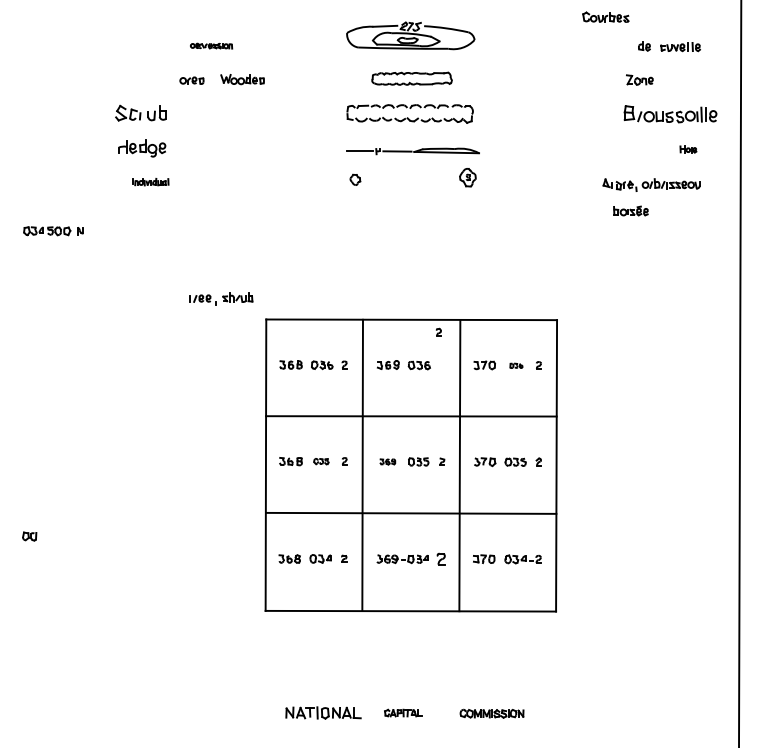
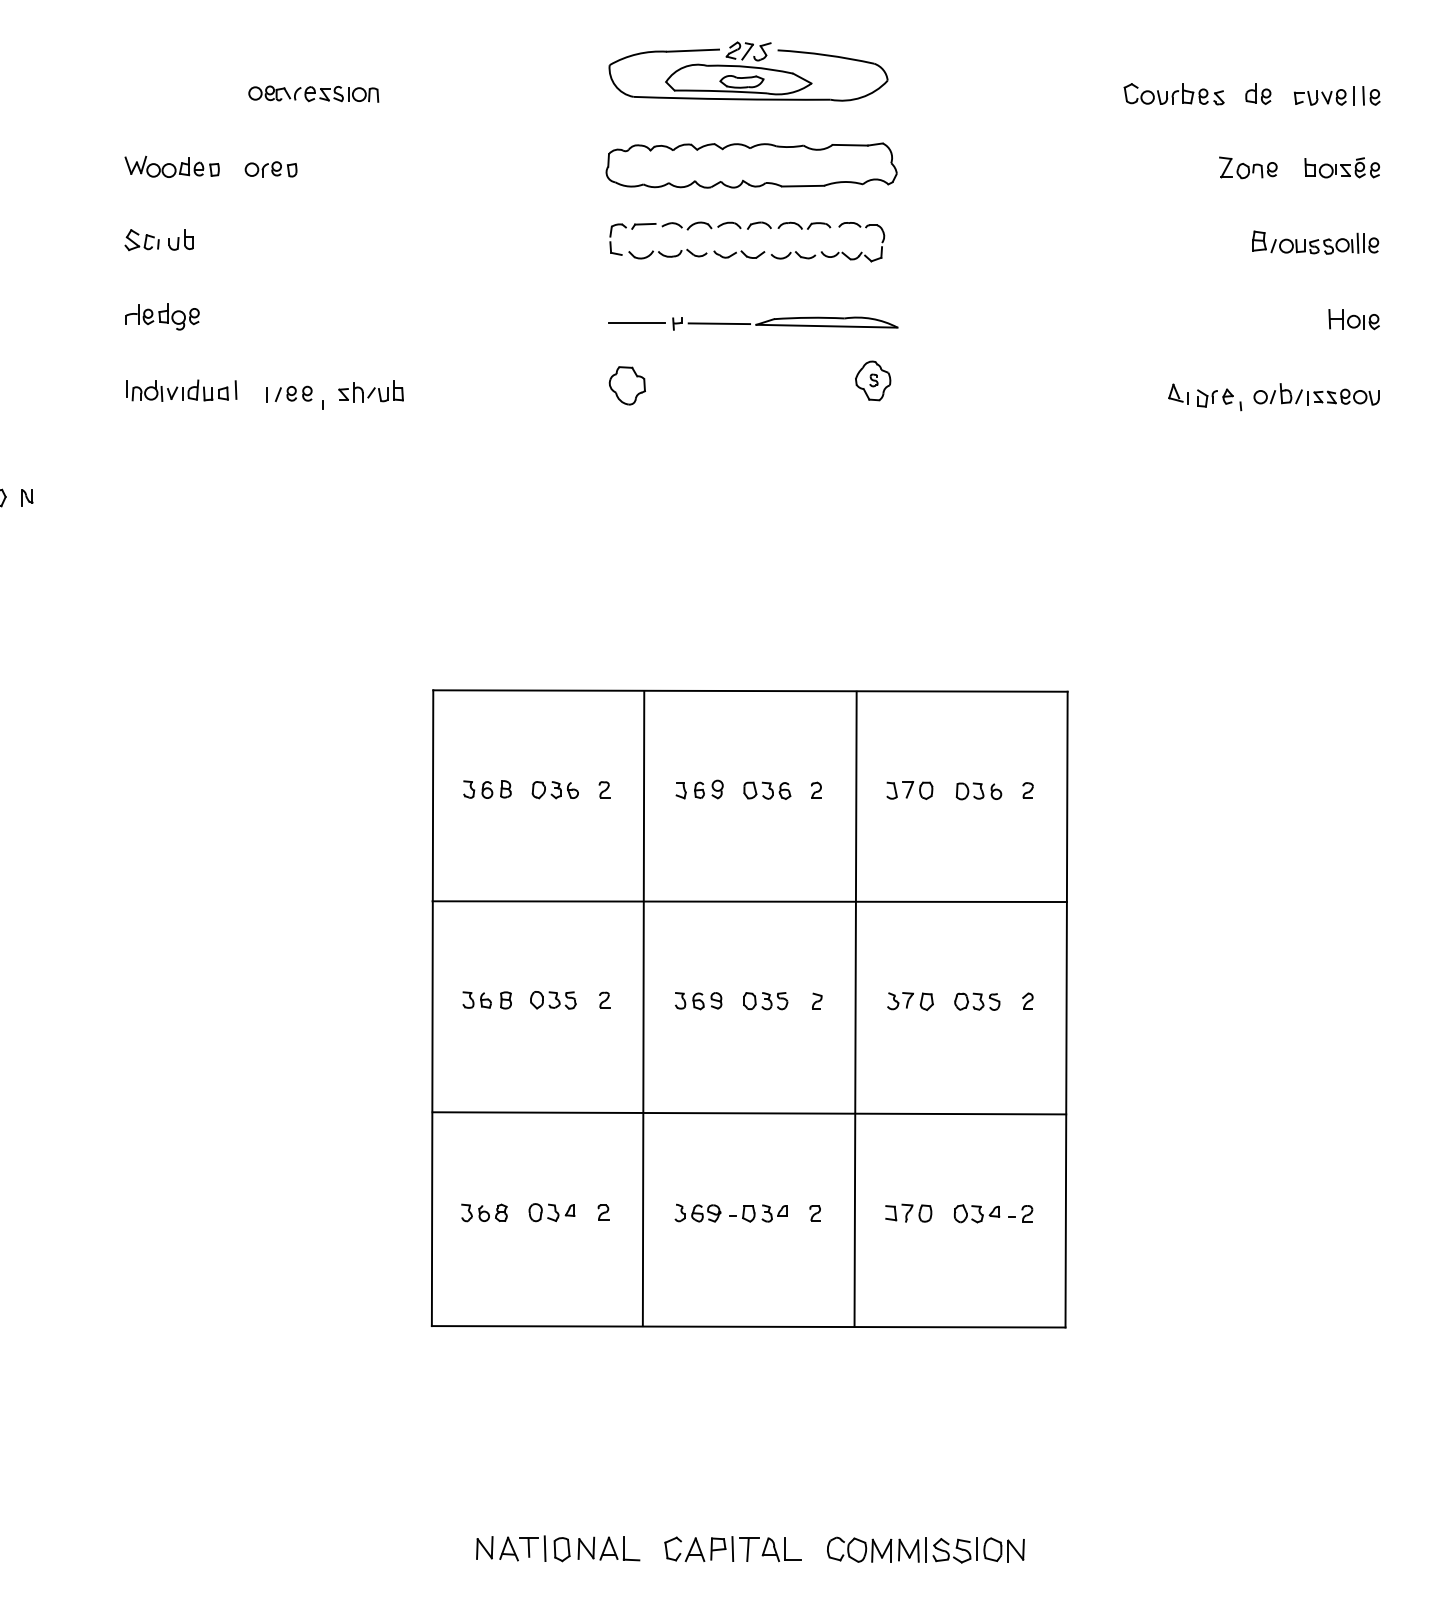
part: (605, 16) -> (1173, 92), moved
part: (211, 45) -> (313, 92), size x1.43
part: (411, 78) -> (750, 164), size x1.67
part: (242, 79) -> (171, 166), moved
part: (140, 112) -> (158, 238), size x0.62
part: (670, 114) -> (1315, 243), size x0.62
part: (142, 147) -> (163, 315), size x0.71
part: (688, 149) -> (1354, 319), size x1.43
part: (355, 179) -> (627, 384), size x1.67
part: (150, 181) -> (180, 389), size x1.43
part: (630, 210) -> (1341, 166), moved
part: (221, 298) -> (335, 393), moved
part: (438, 331) -> (815, 788), moved
part: (516, 365) -> (979, 790), size x1.67
part: (321, 461) -> (553, 1000), size x1.43
part: (387, 461) -> (697, 1000), size x1.43
part: (441, 559) -> (815, 1213), size x0.62
part: (403, 712) -> (732, 1547), size x1.67
part: (491, 713) -> (924, 1549), size x1.43

